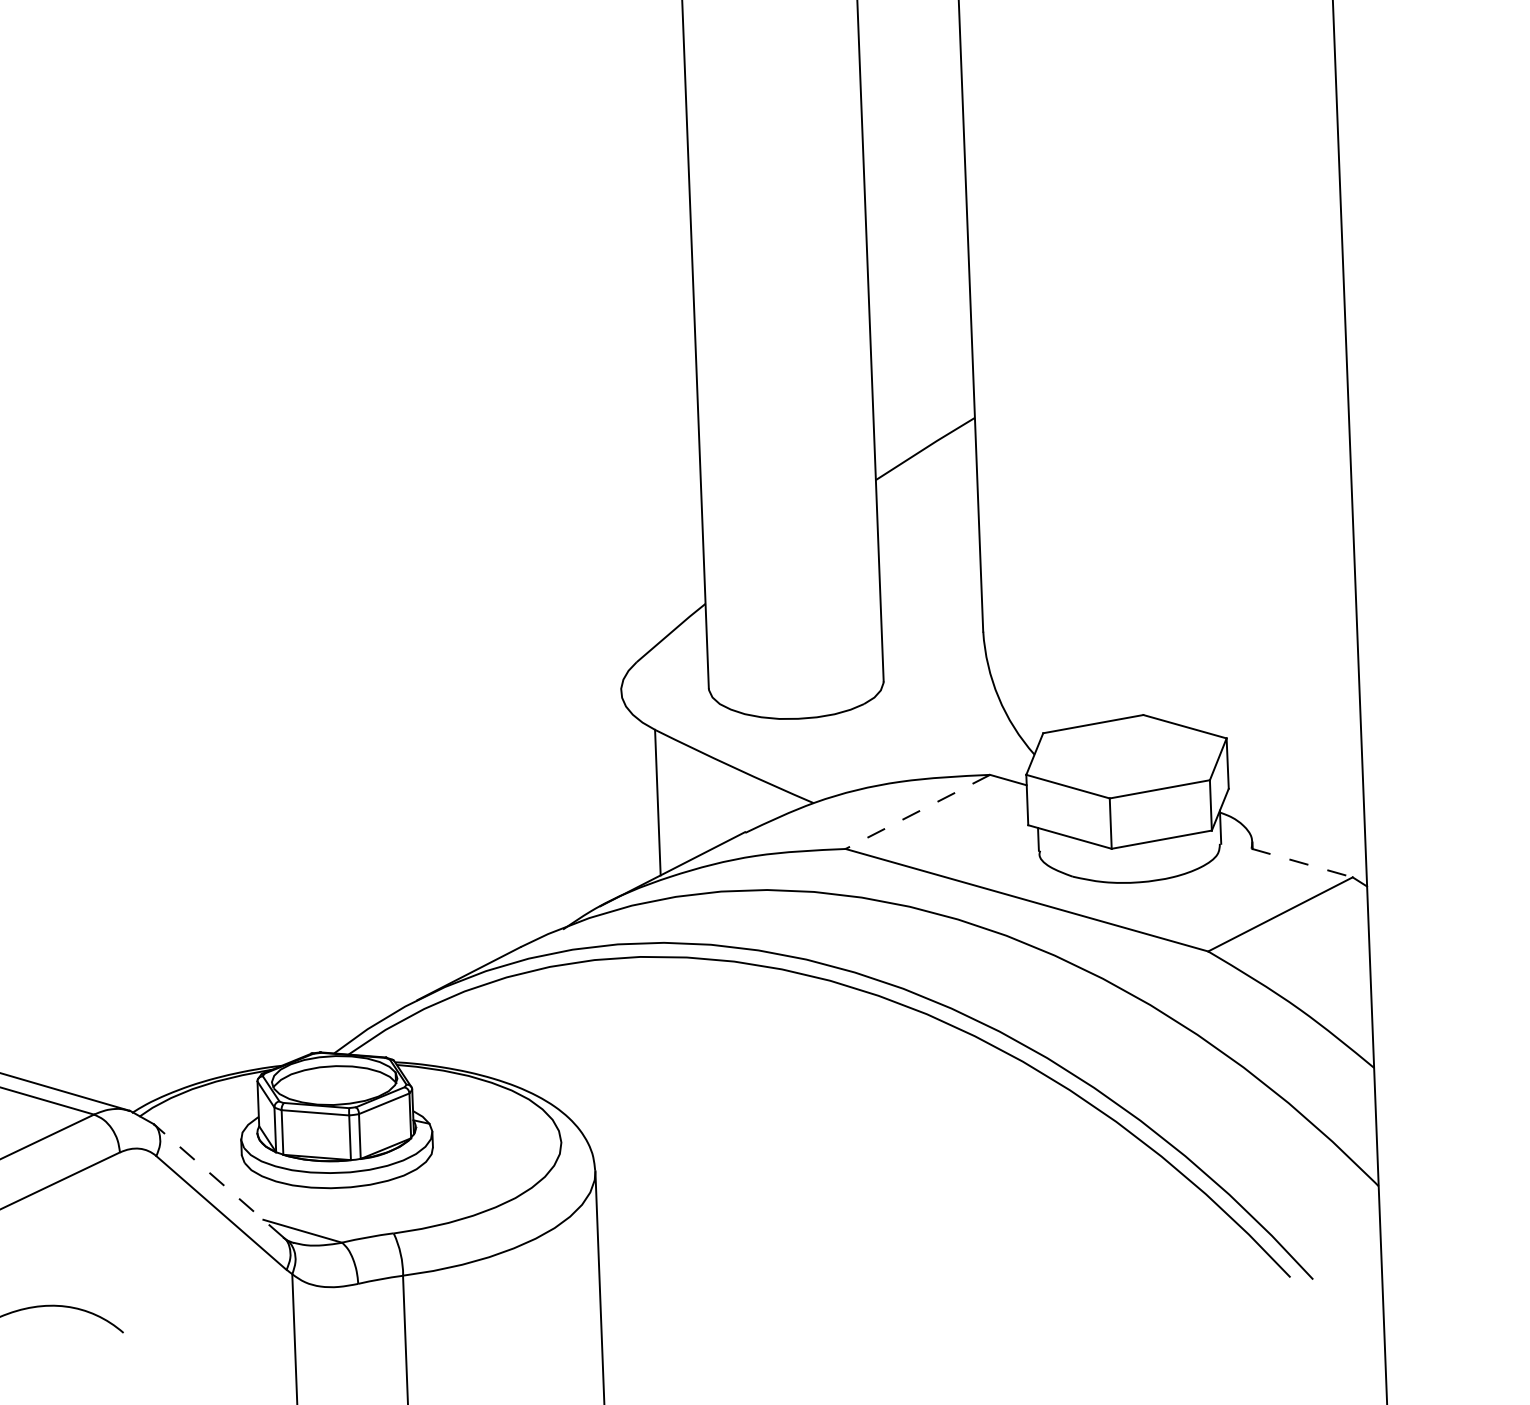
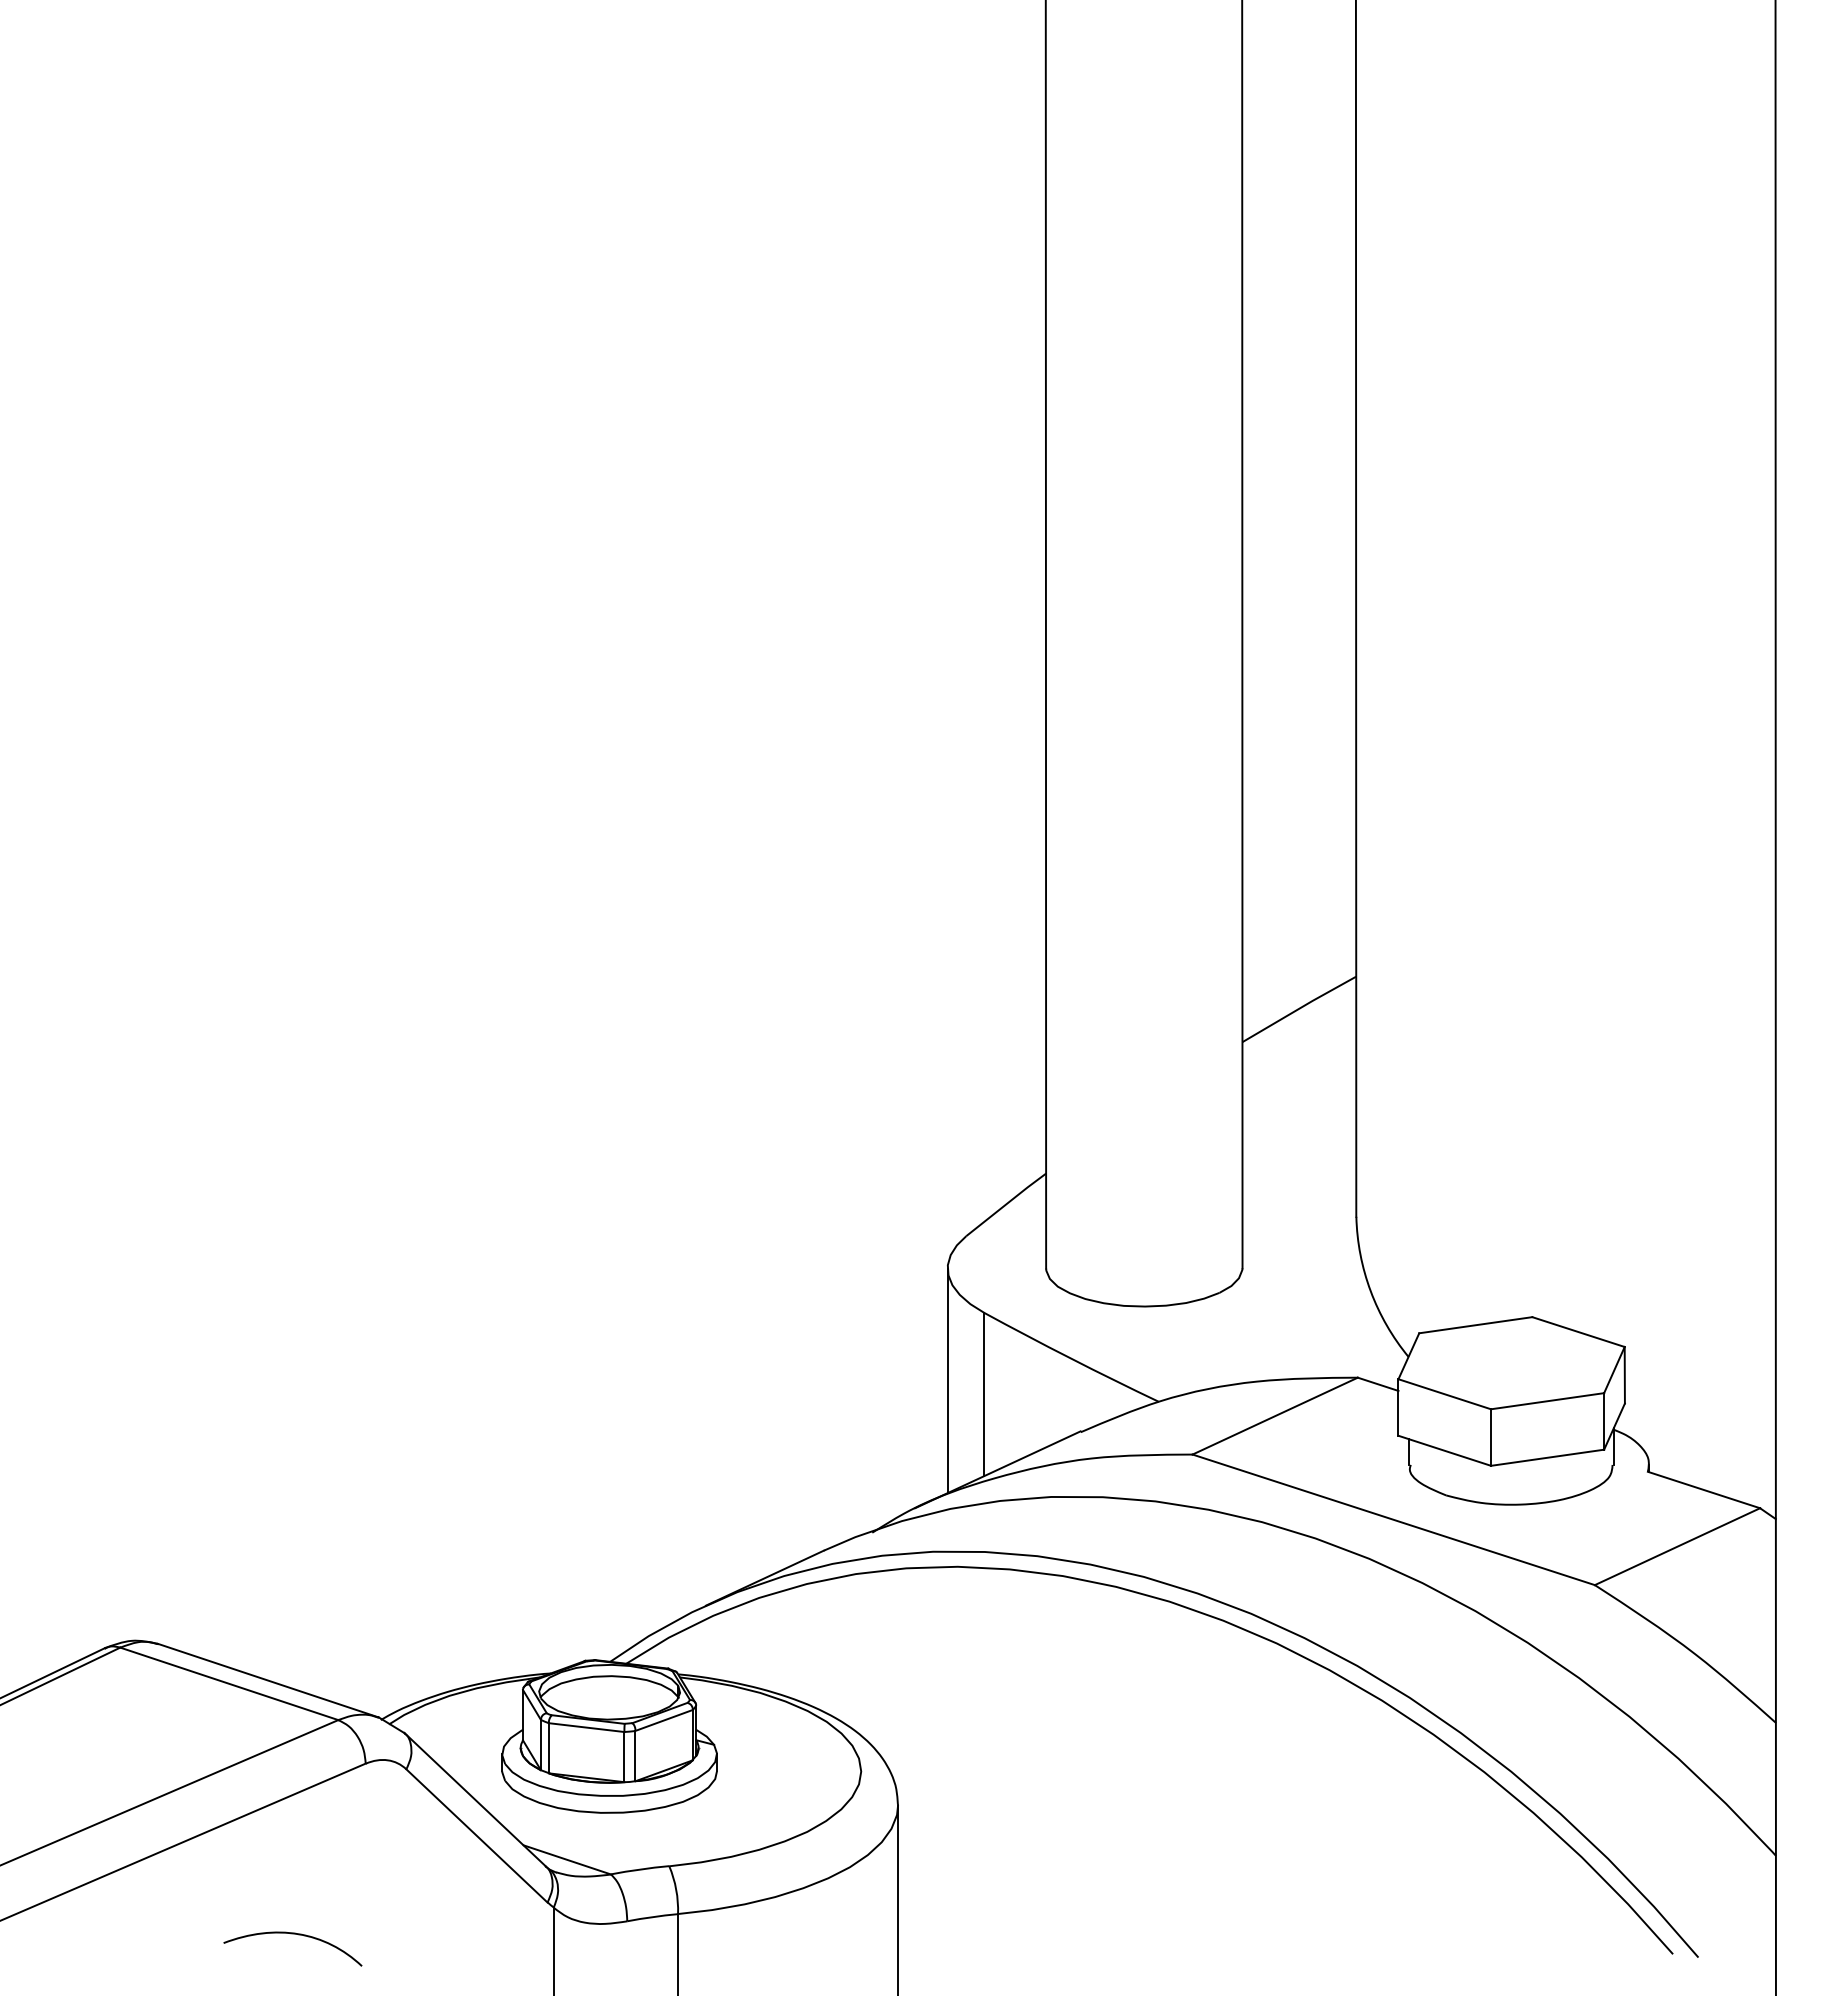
line: (624, 791) -> (947, 1380), added
line: (917, 812) -> (1274, 1416), dashed -> solid
line: (1302, 863) -> (1704, 1490), dashed -> solid
line: (218, 1180) -> (474, 1799), dashed -> solid

